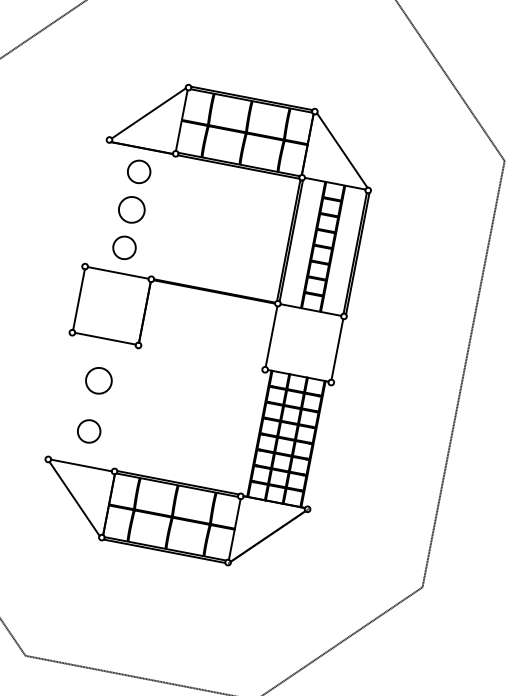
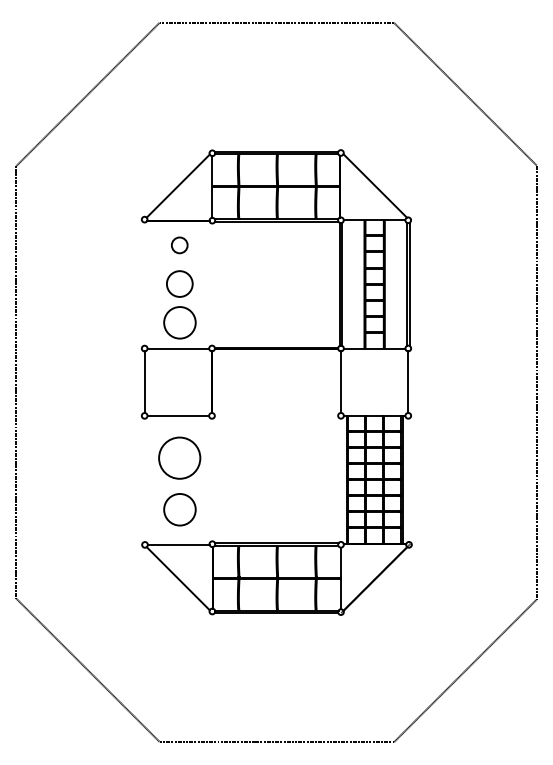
circle: (138, 171) -> (179, 245), size x0.7
circle: (124, 247) -> (179, 322), size x1.4
circle: (98, 380) -> (179, 457), size x1.6
circle: (88, 431) -> (179, 509), size x1.4

